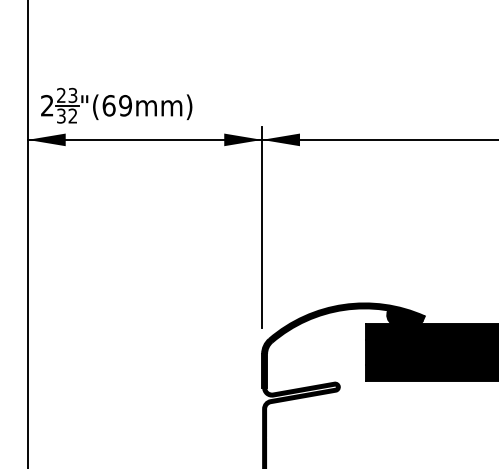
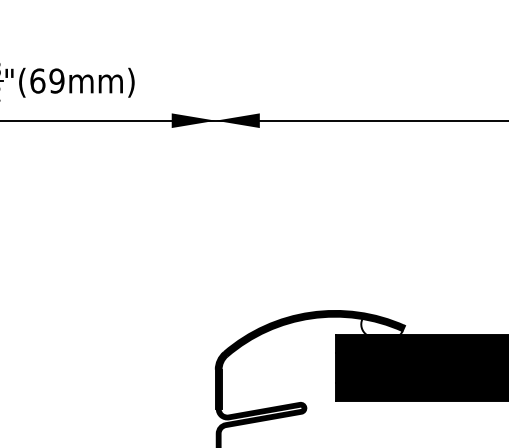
line: (262, 227) -> (216, 222), removed
fill: (404, 317) -> (381, 327), removed

